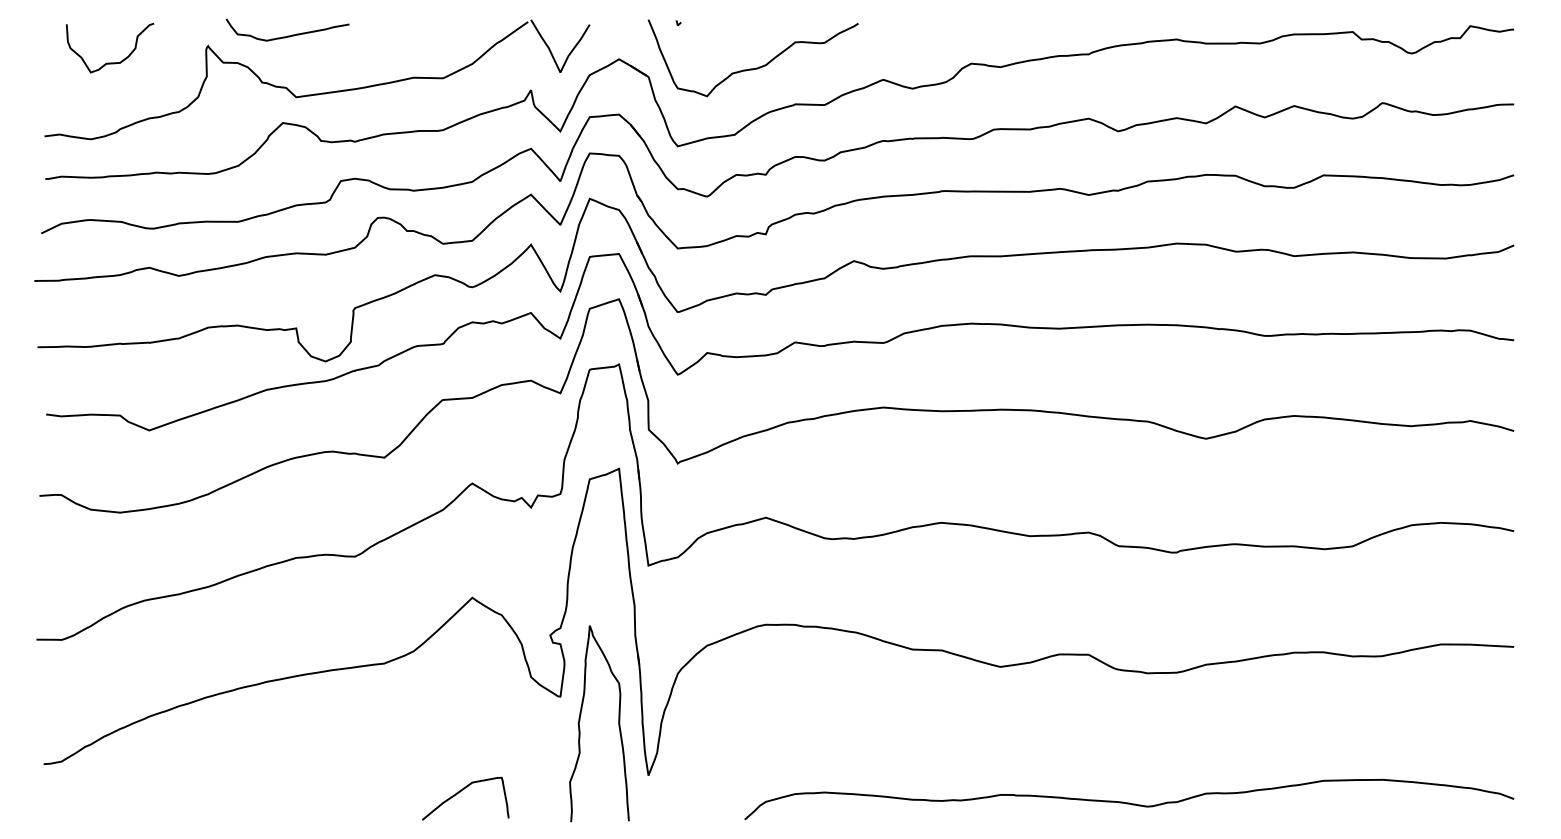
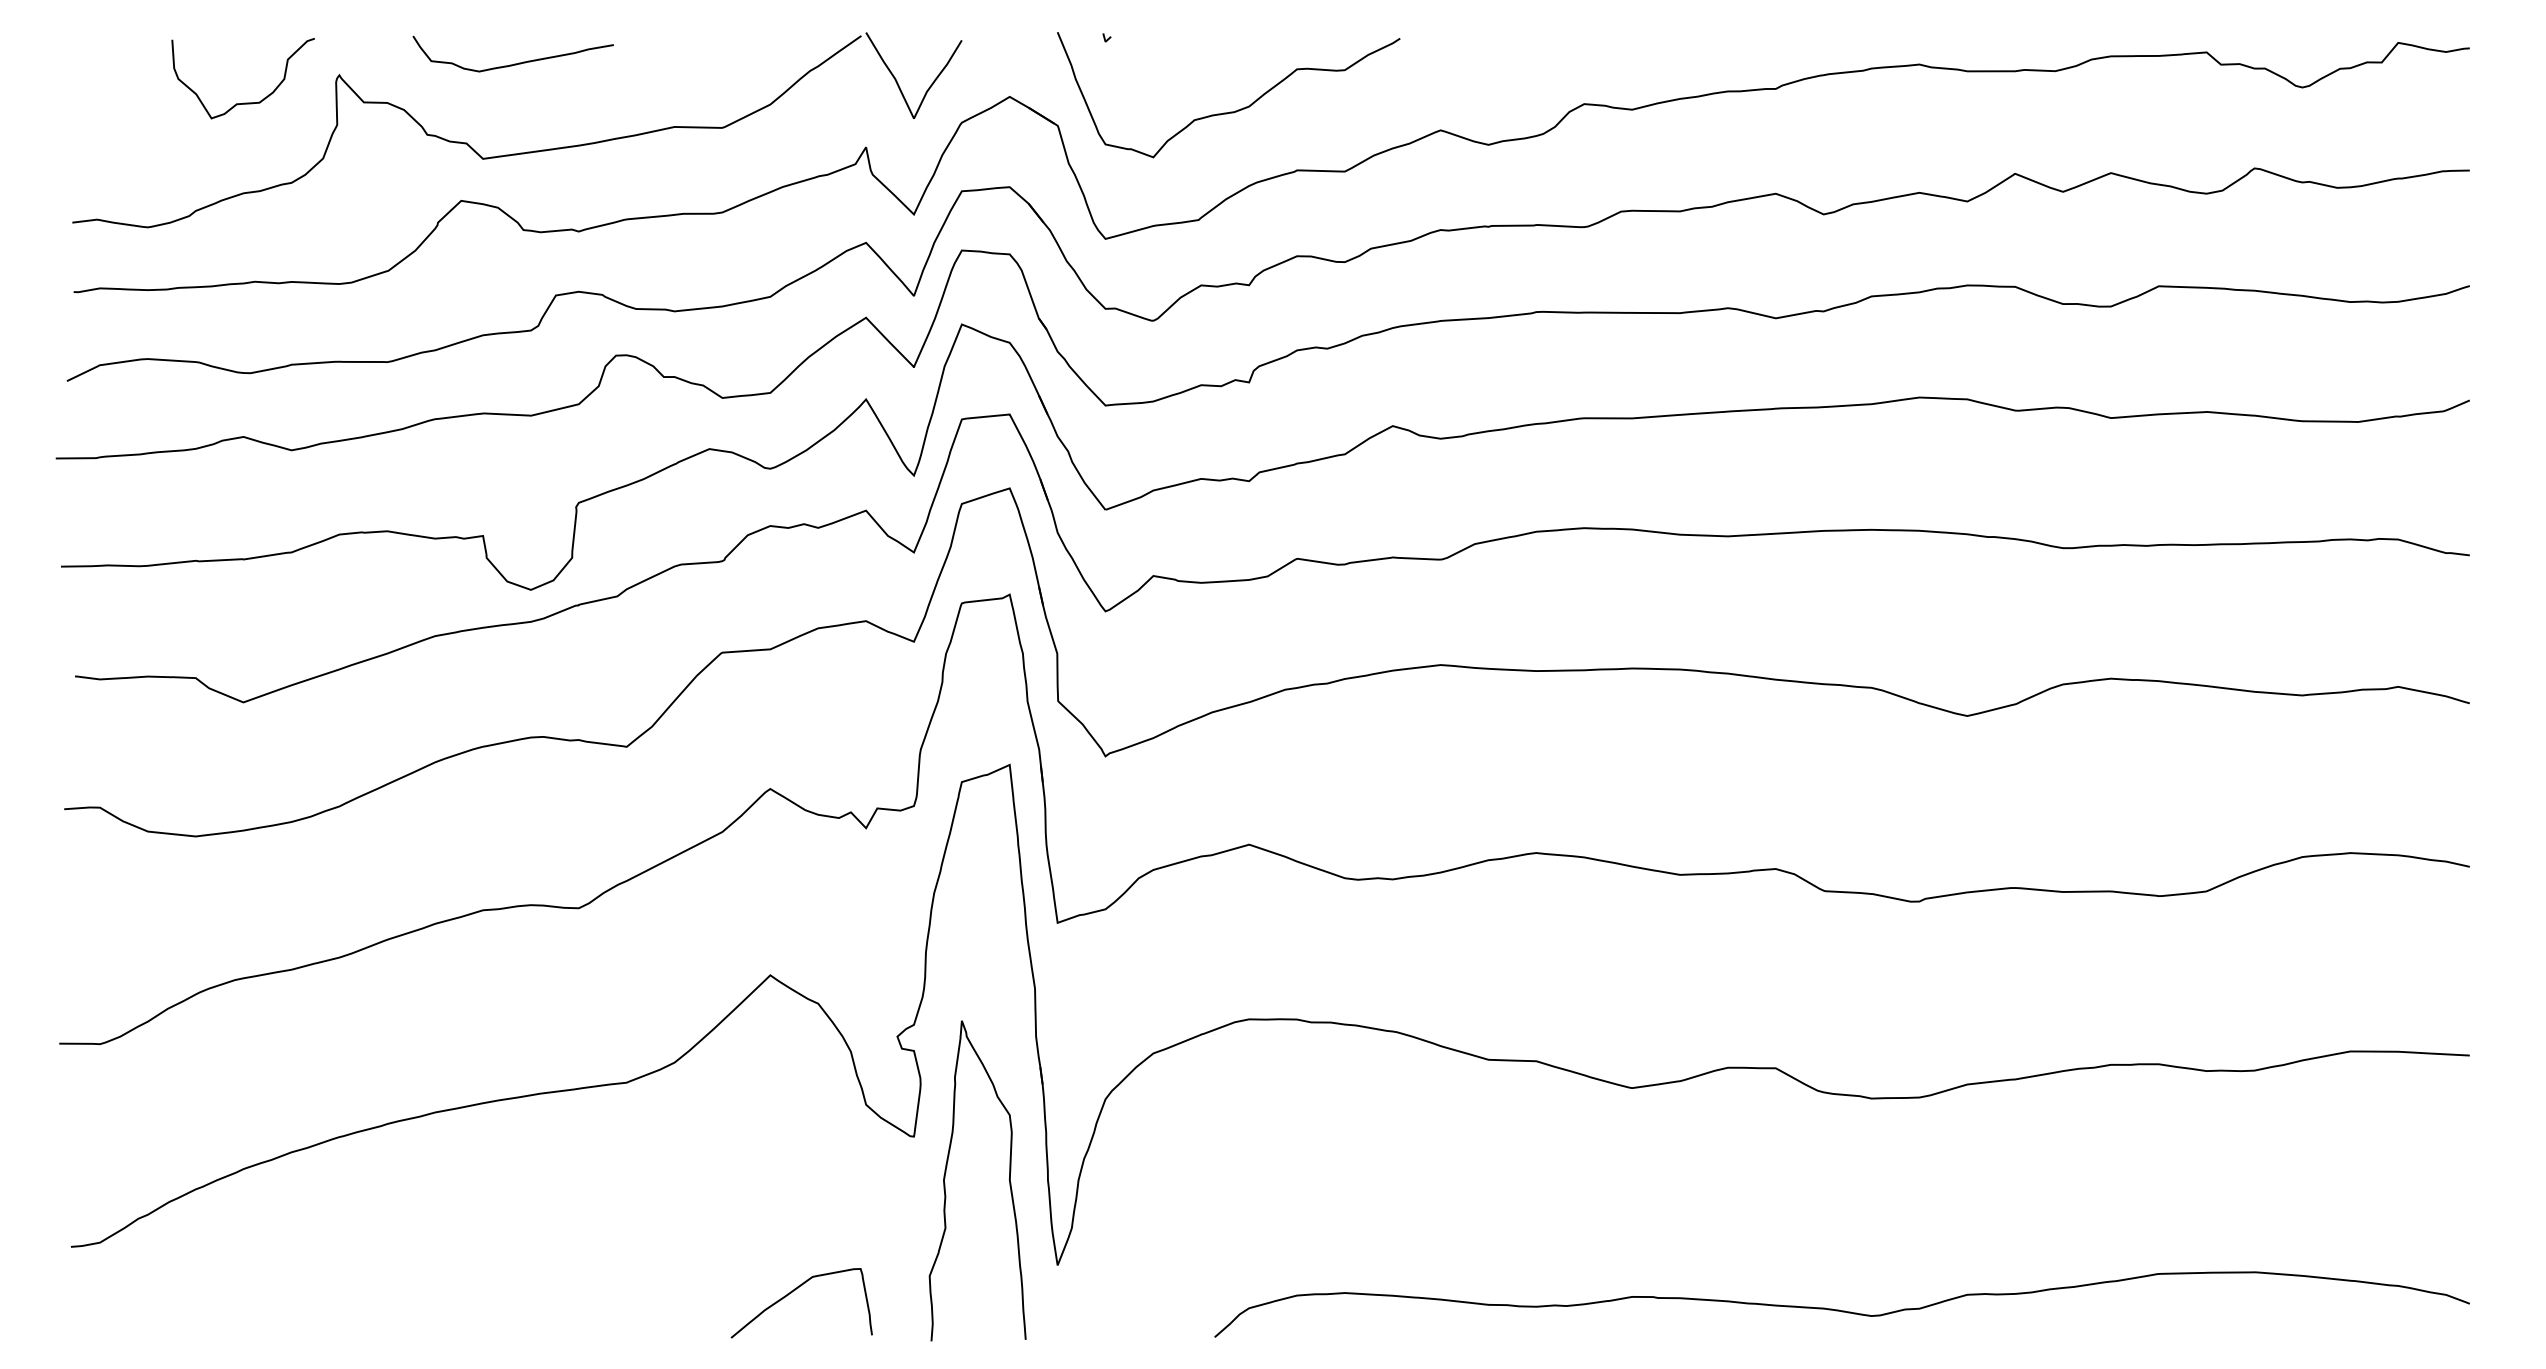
curve: (287, 35) -> (512, 62), moved
curve: (110, 62) -> (243, 102), moved
curve: (460, 792) -> (793, 1292), moved

